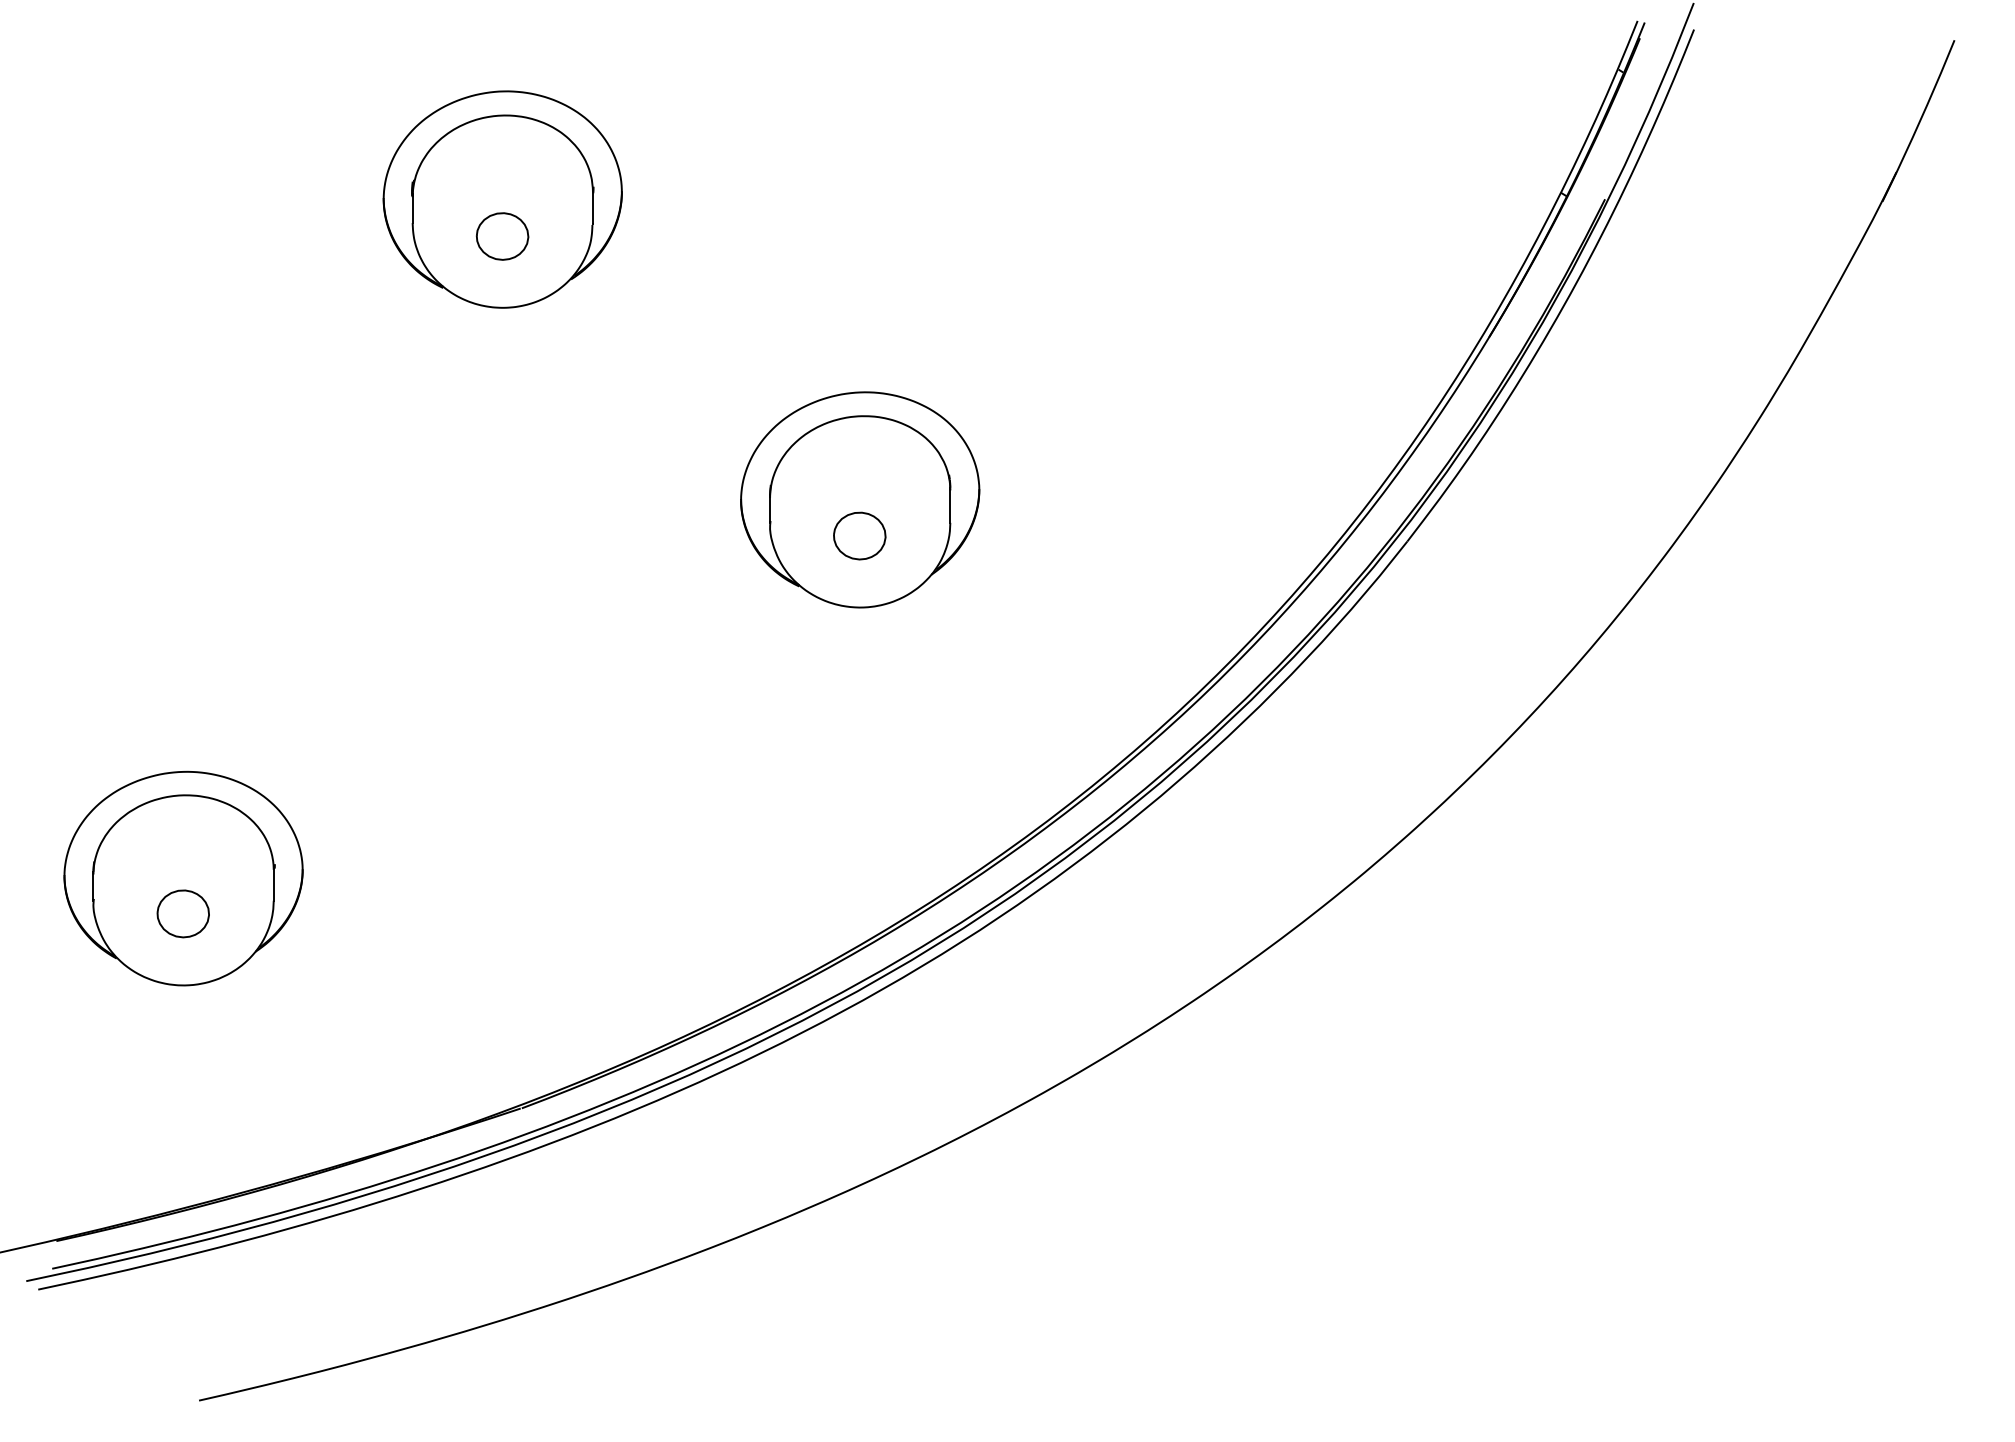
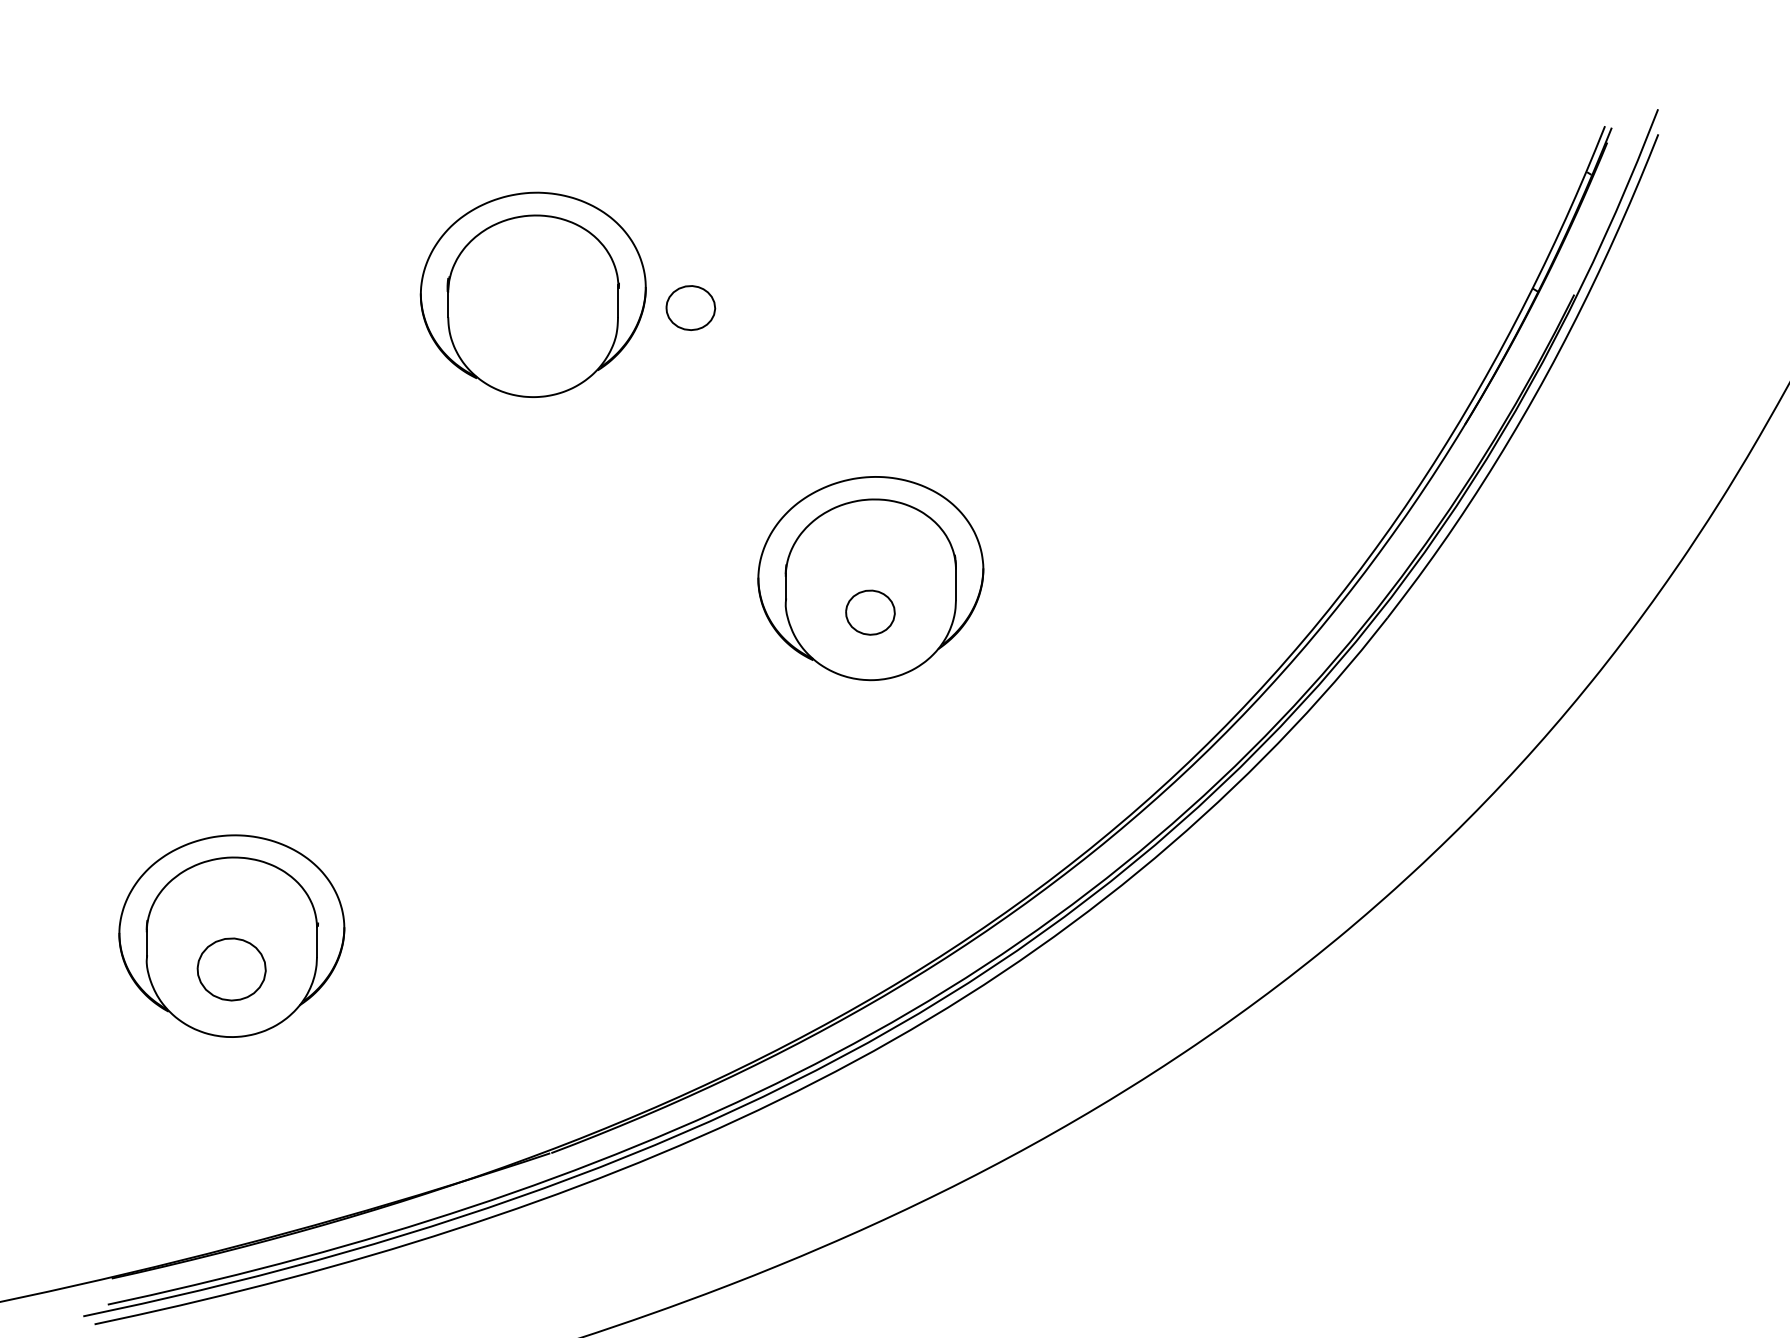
part: (502, 236) -> (690, 308), moved
part: (182, 913) -> (230, 969), size x1.4

